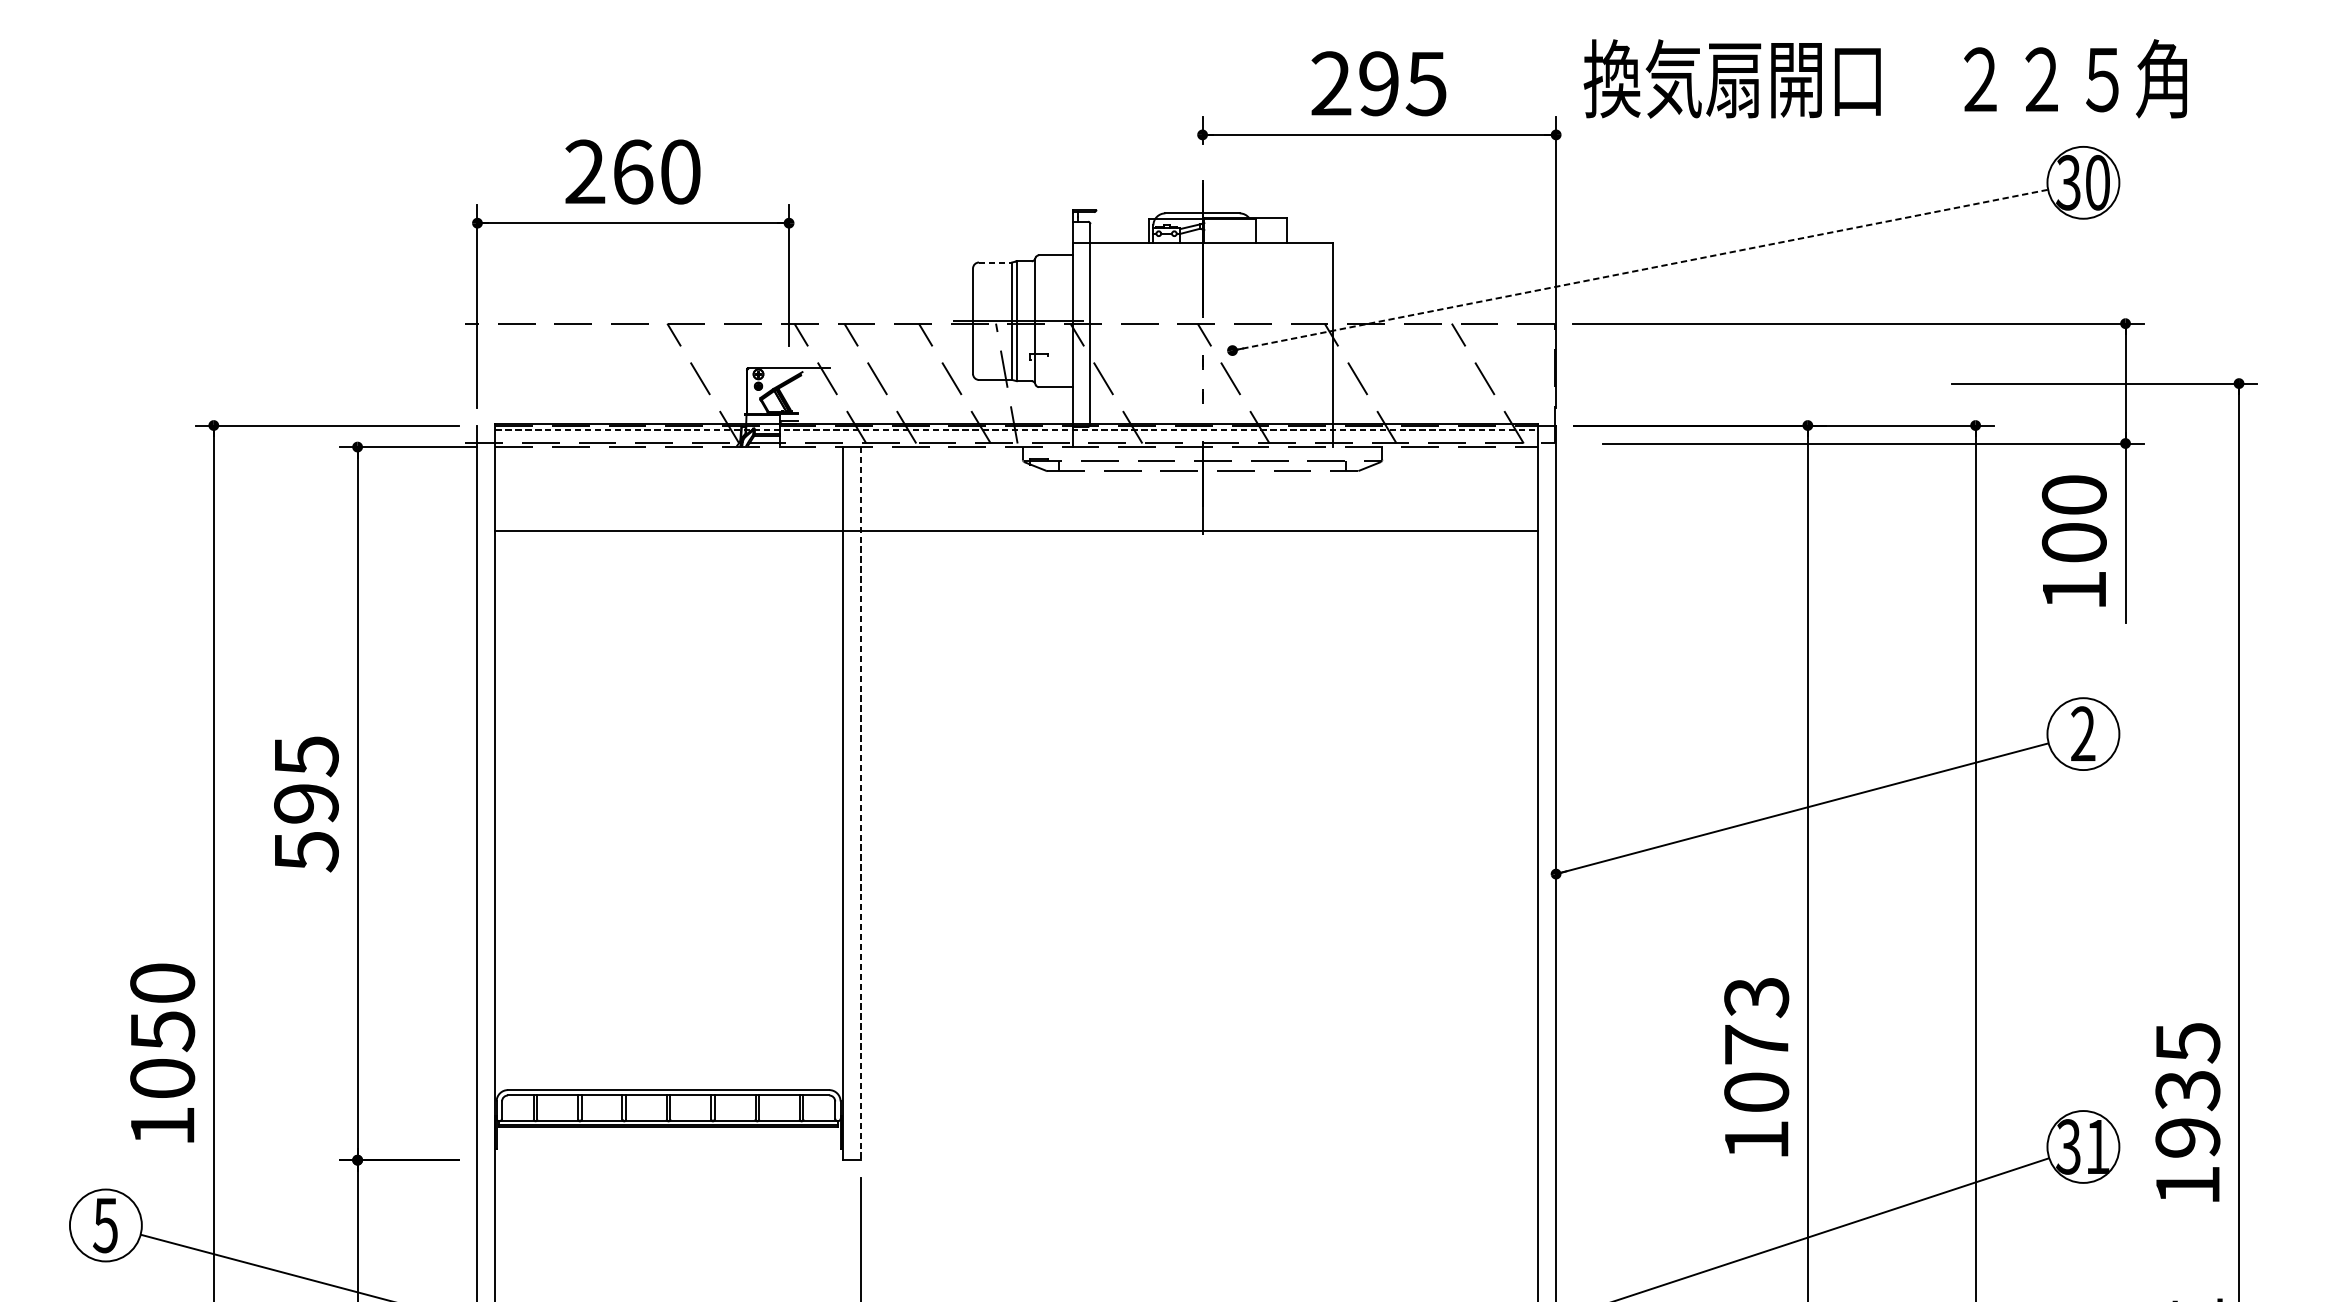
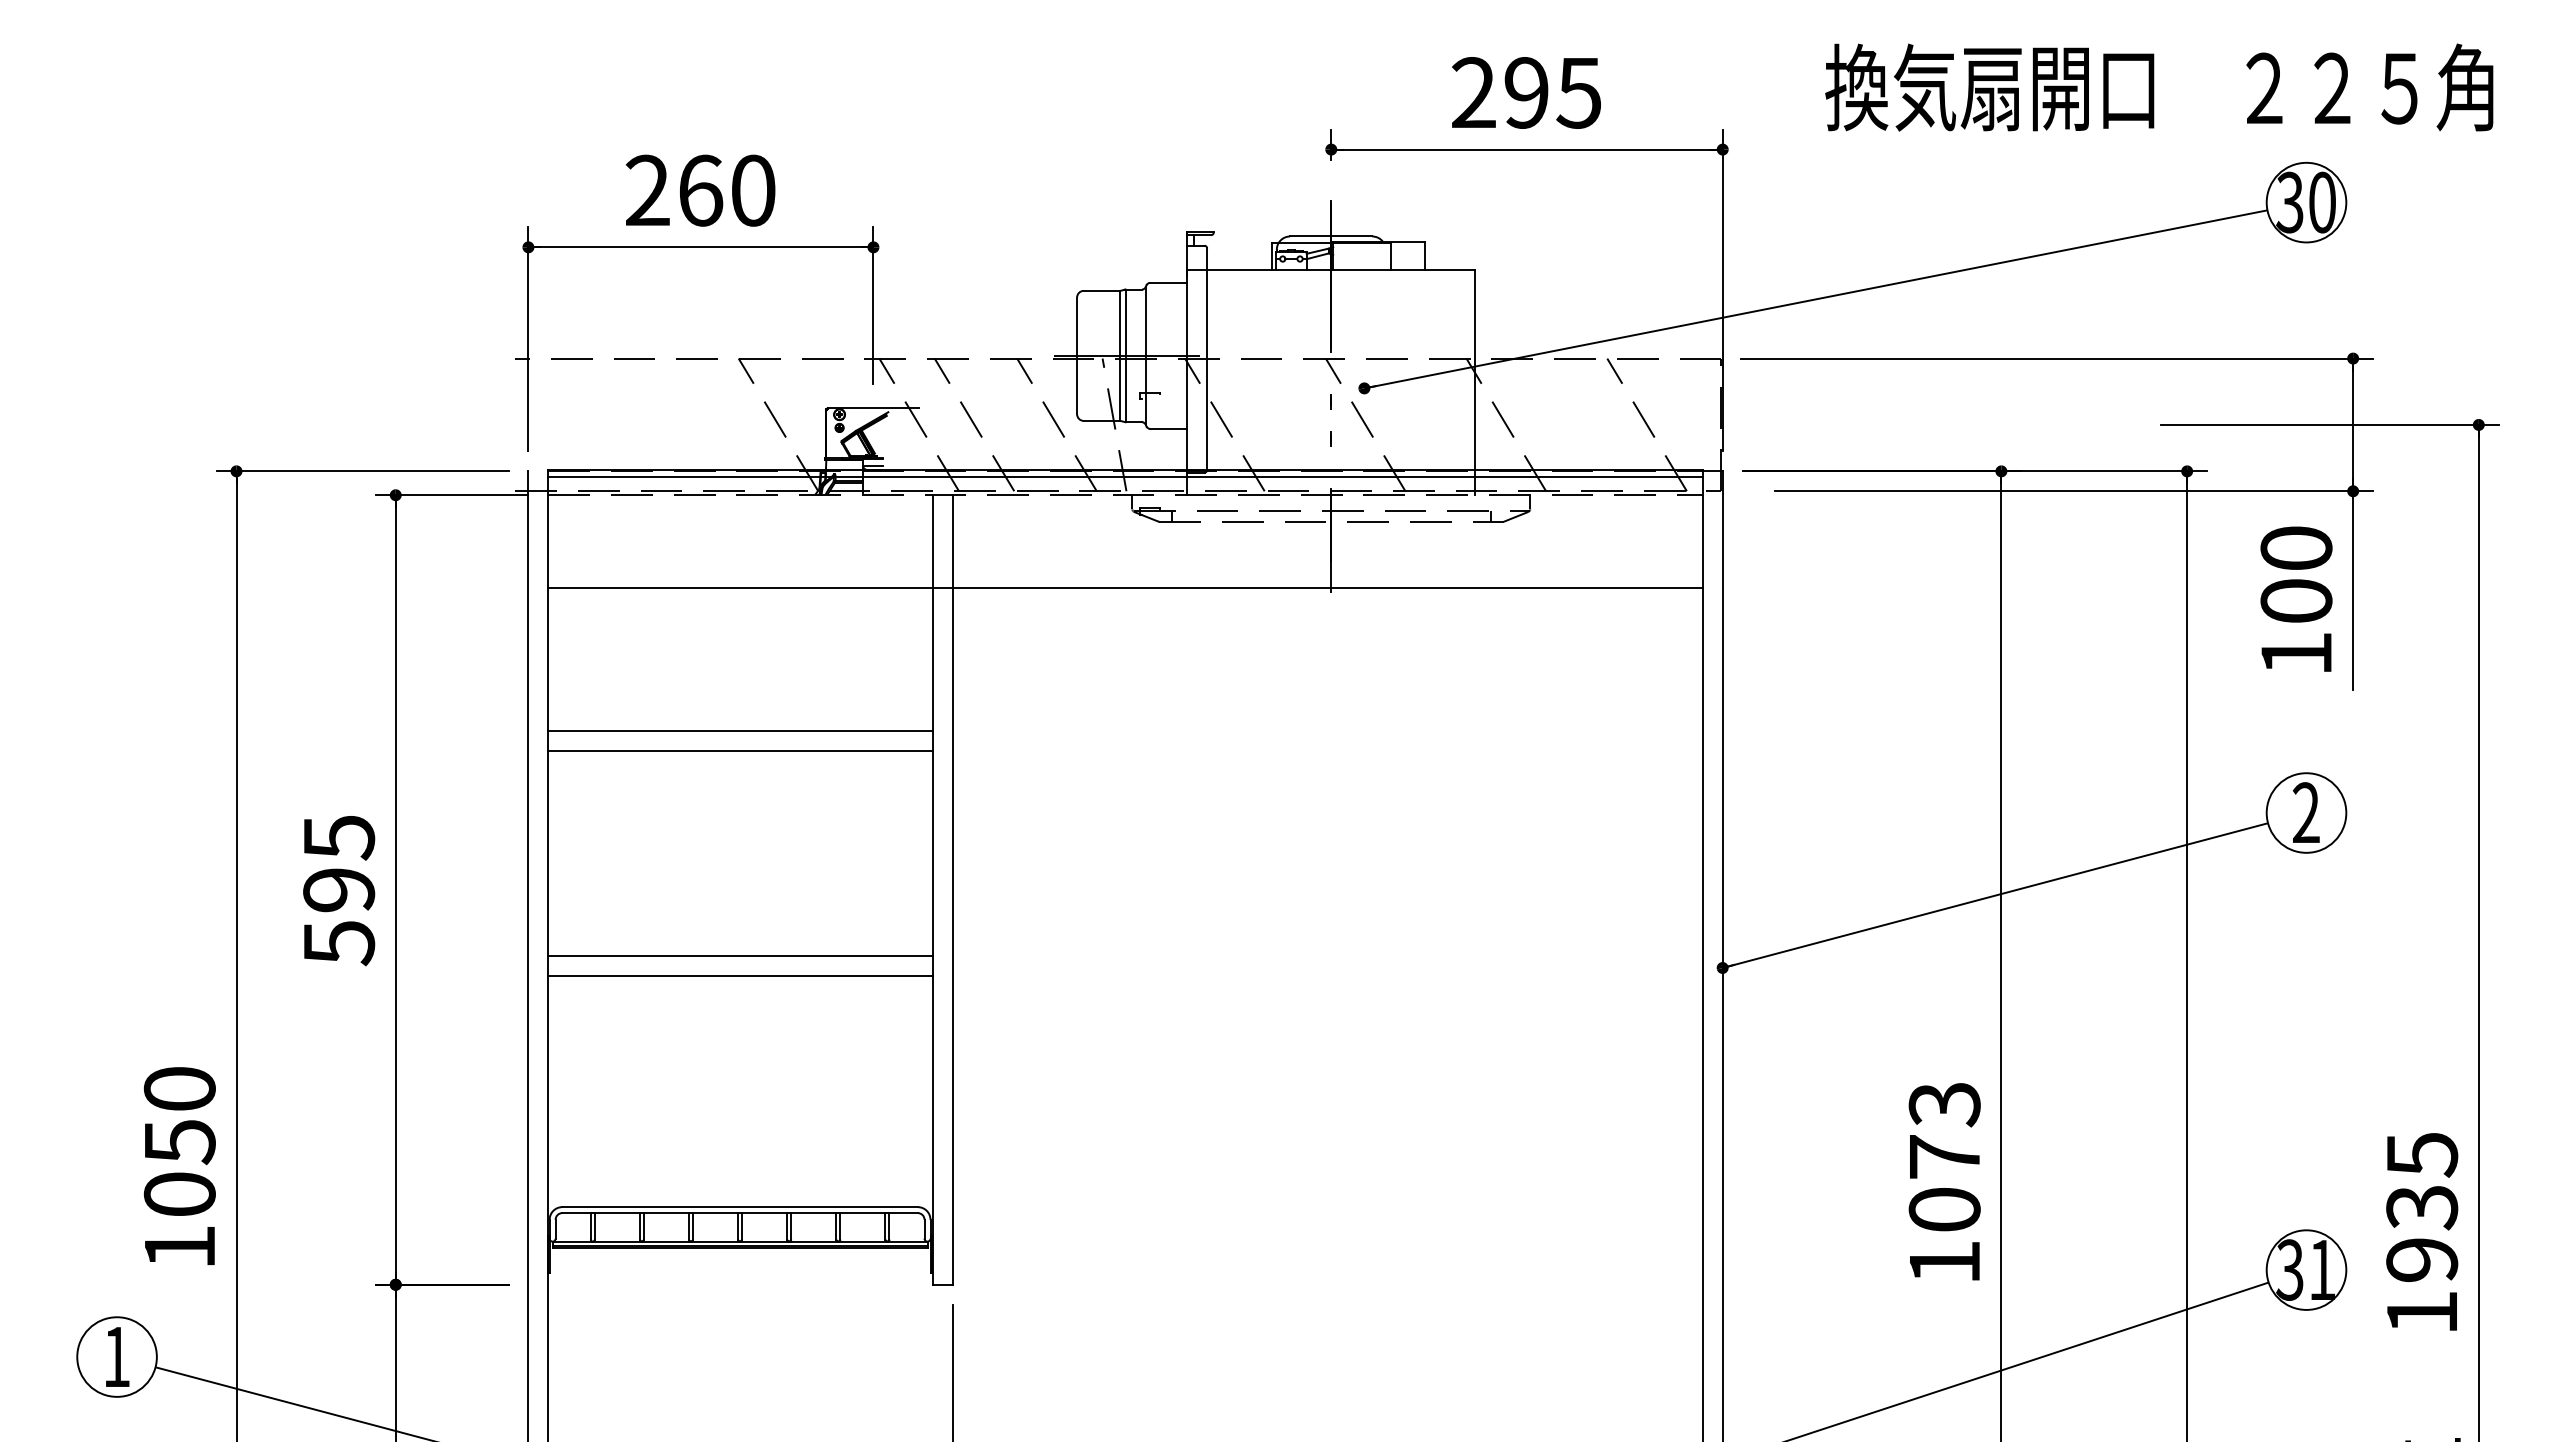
text: (1885, 78) -> (2159, 87), moved
line: (995, 262) -> (1102, 290), dashed -> solid
line: (1640, 270) -> (1816, 299), dashed -> solid
line: (1017, 430) -> (1126, 476), dashed -> solid
line: (668, 659) -> (740, 730), added
line: (668, 677) -> (740, 750), added
line: (861, 803) -> (953, 889), dashed -> solid
line: (668, 863) -> (740, 956), added
line: (668, 881) -> (740, 976), added
text: (105, 1225) -> (116, 1357), 5 -> 1

